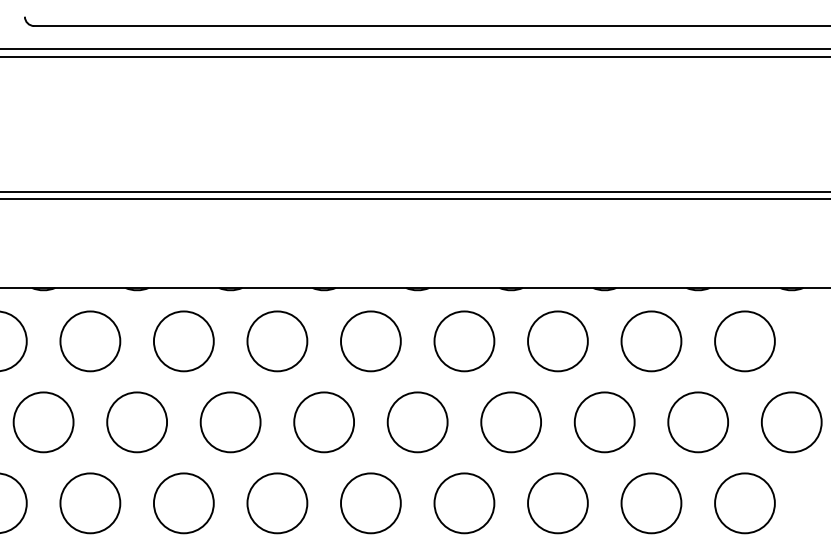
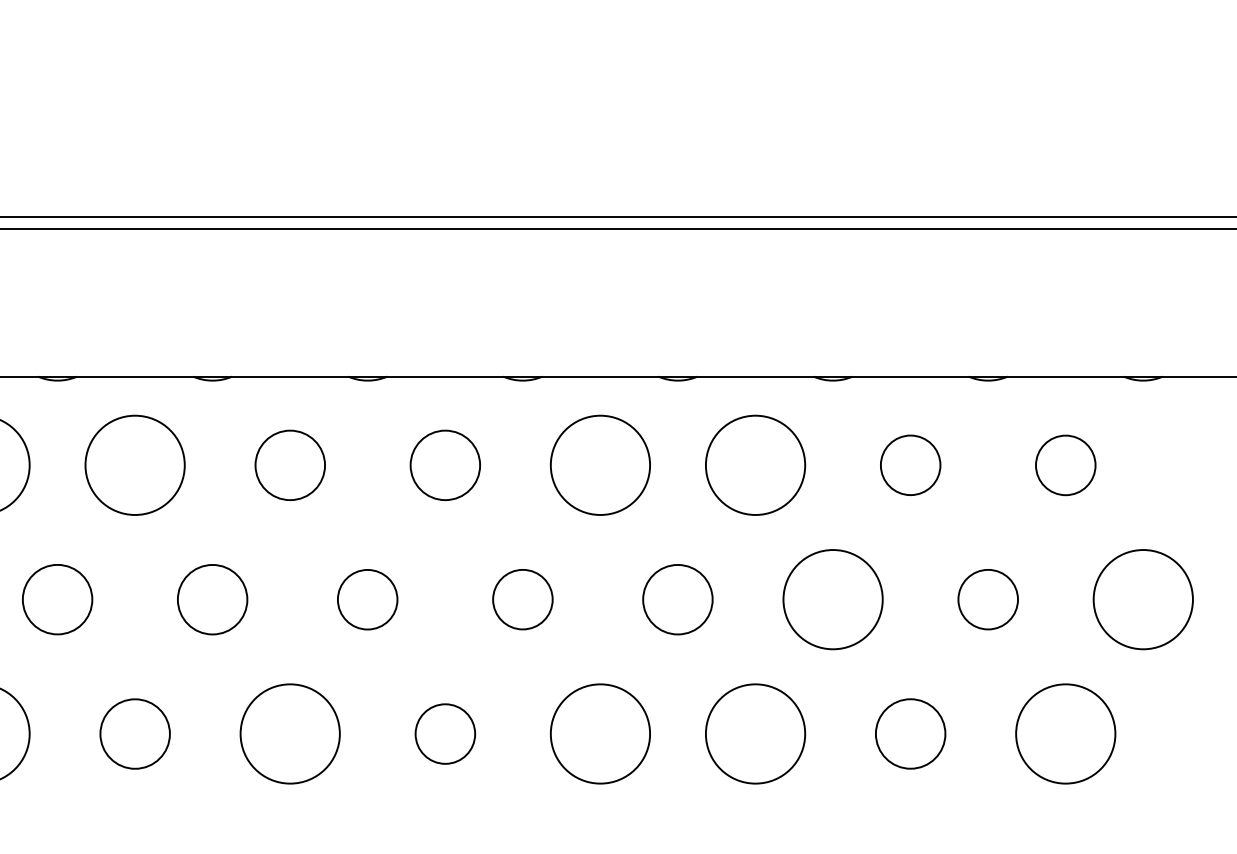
circle: (277, 341) -> (290, 465), size x0.7
circle: (370, 341) -> (444, 465), size x0.7
circle: (651, 341) -> (910, 465), size x0.6
circle: (744, 341) -> (1064, 465), size x0.6
circle: (137, 422) -> (58, 599), size x0.7
circle: (230, 422) -> (212, 599), size x0.7
circle: (323, 422) -> (366, 599), size x0.6
circle: (417, 422) -> (522, 599), size x0.6
circle: (510, 422) -> (676, 599), size x0.7
circle: (698, 422) -> (988, 599), size x0.6
circle: (183, 503) -> (134, 734), size x0.7
circle: (370, 503) -> (444, 734), size x0.6
circle: (651, 503) -> (910, 734), size x0.7

